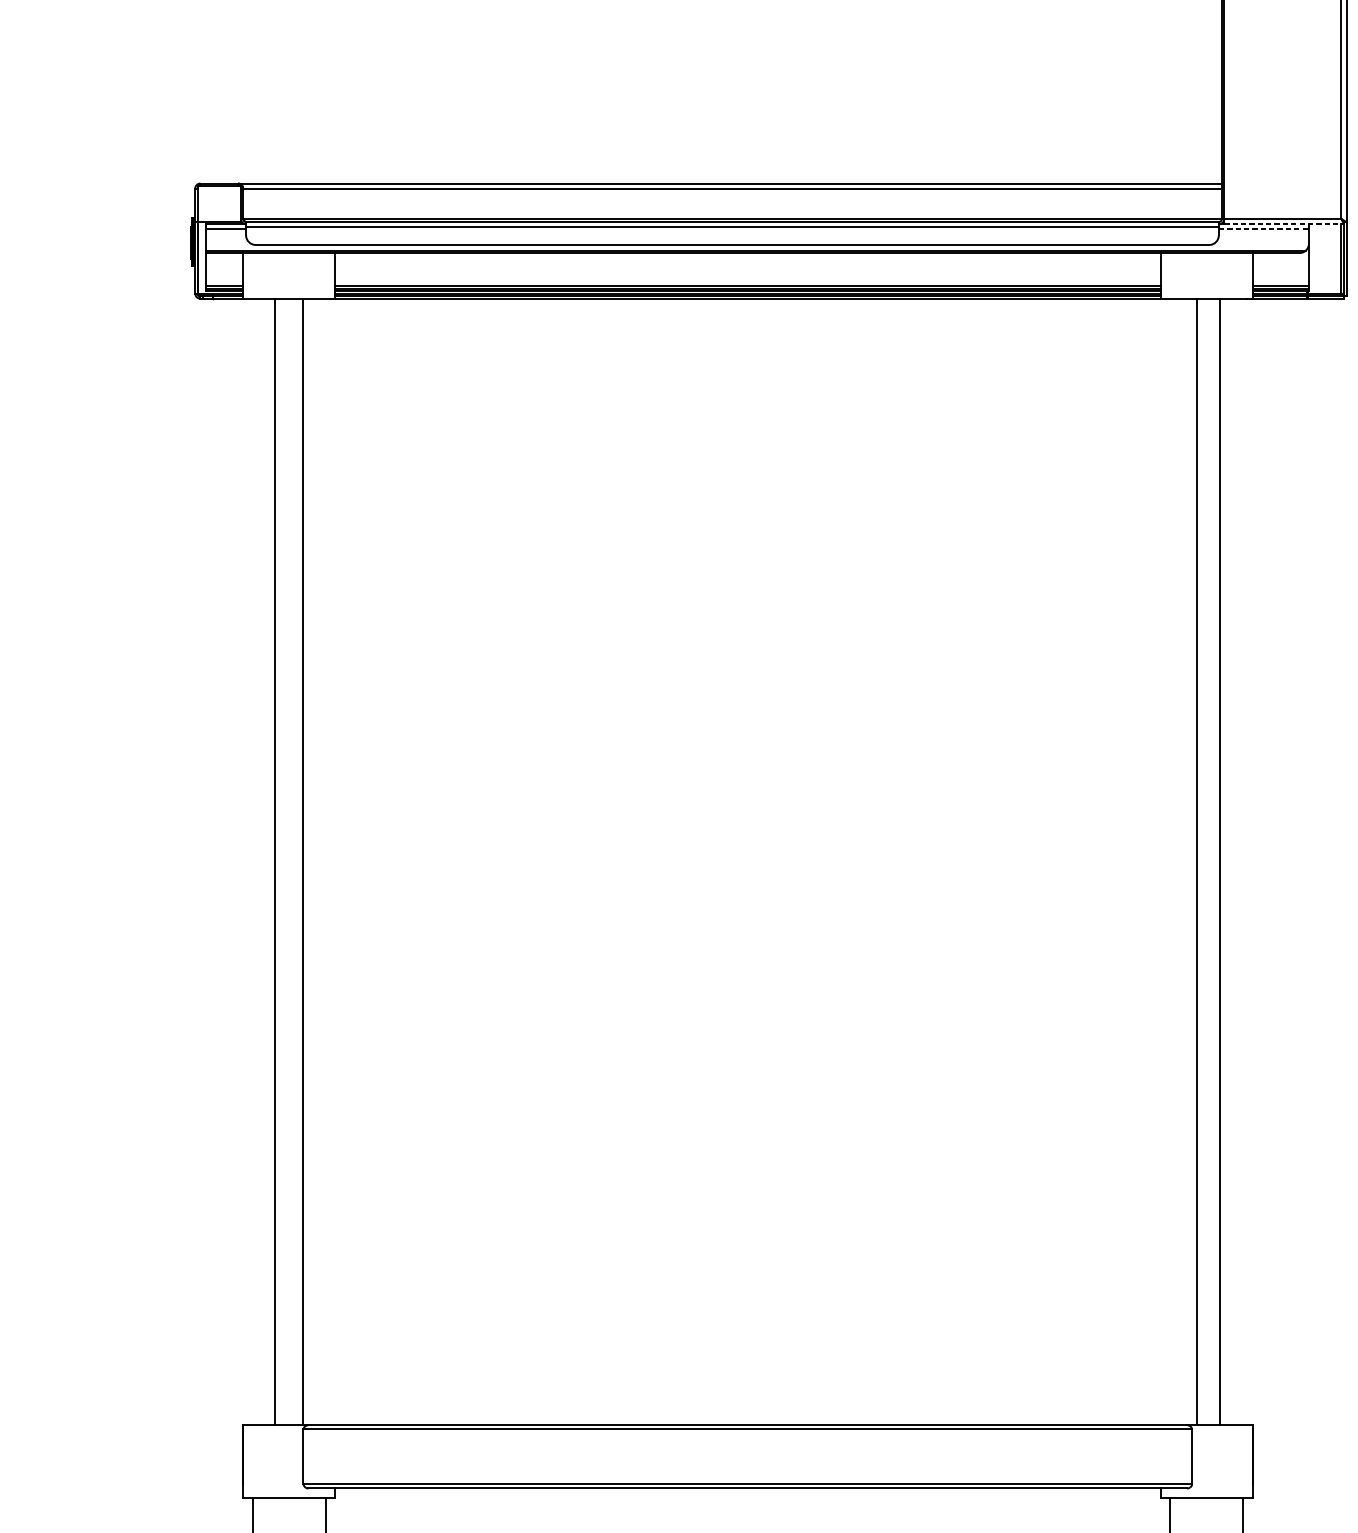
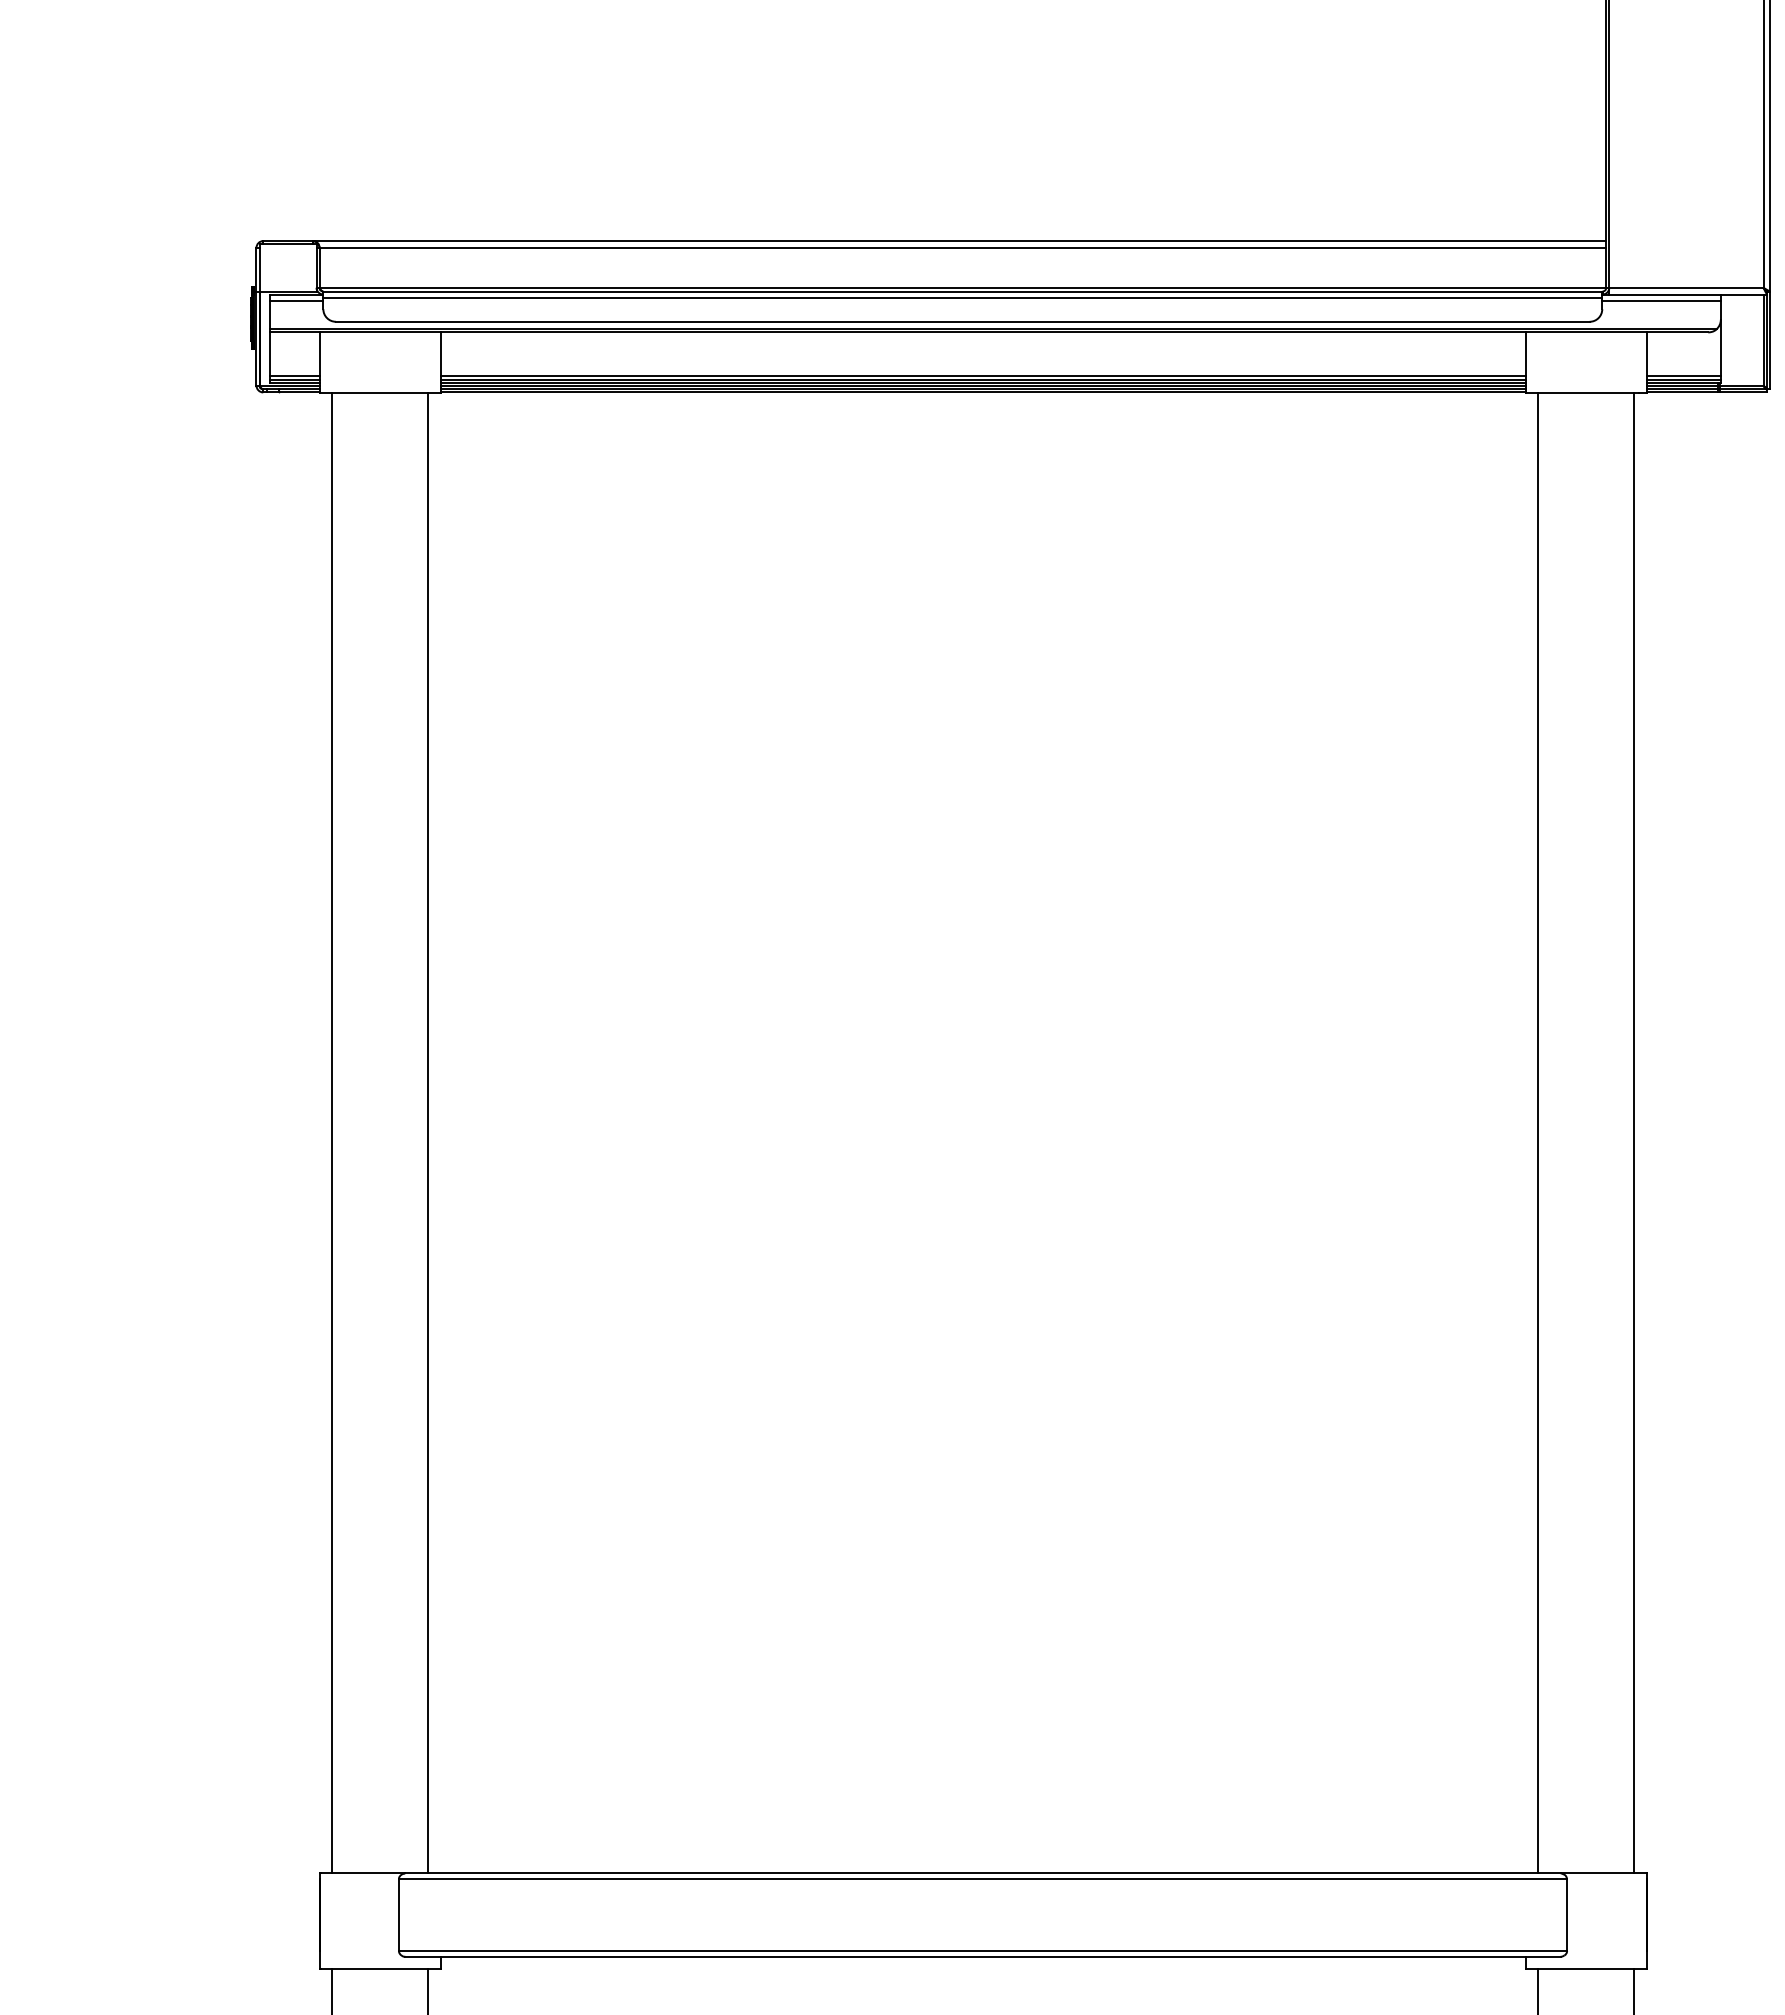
line: (1284, 224) -> (1688, 294), dashed -> solid
line: (1264, 229) -> (1662, 301), dashed -> solid
line: (275, 862) -> (428, 1133), moved
line: (303, 862) -> (332, 1133), moved
line: (1197, 862) -> (1634, 1133), moved
line: (1220, 862) -> (1538, 1133), moved

